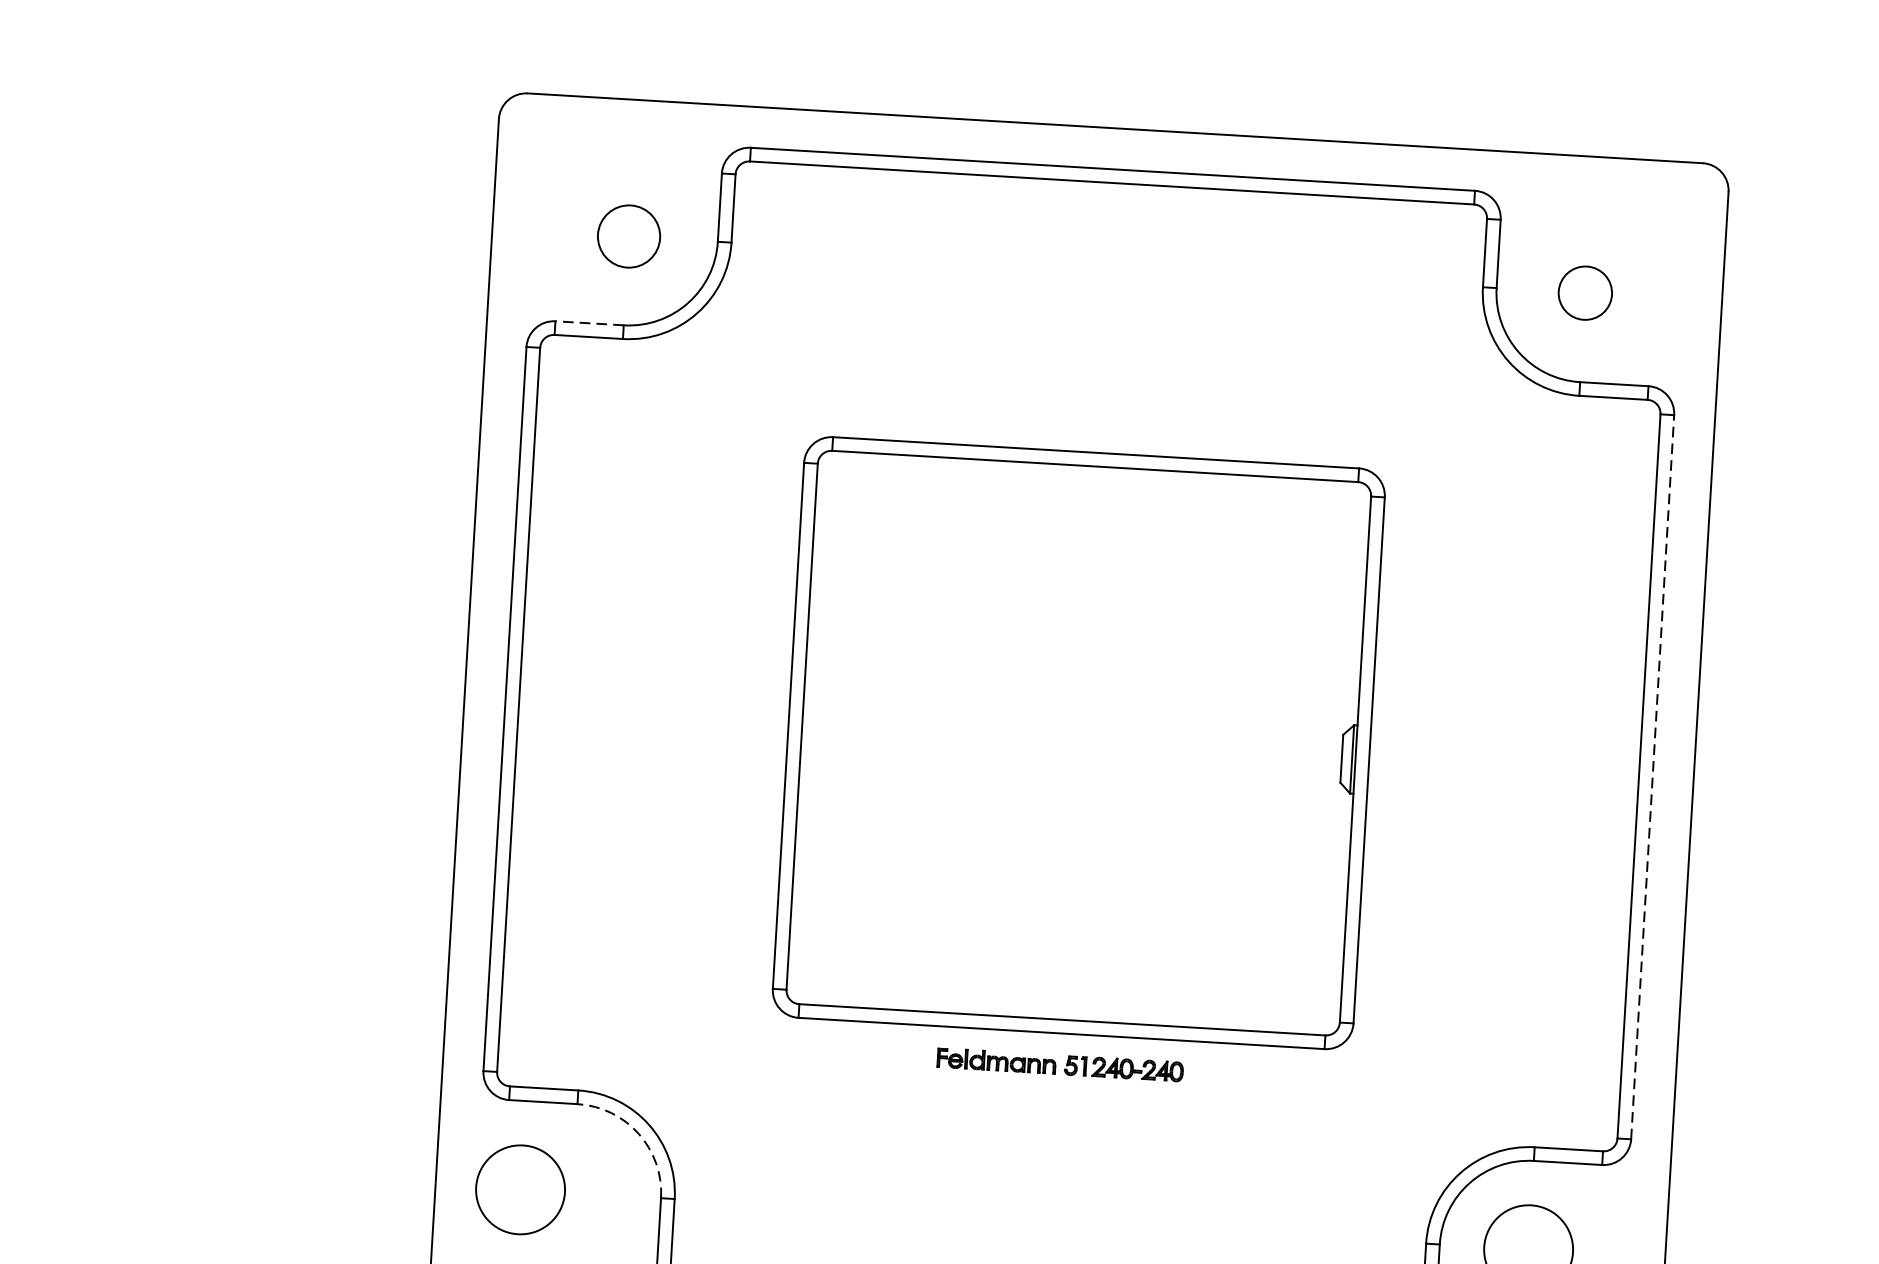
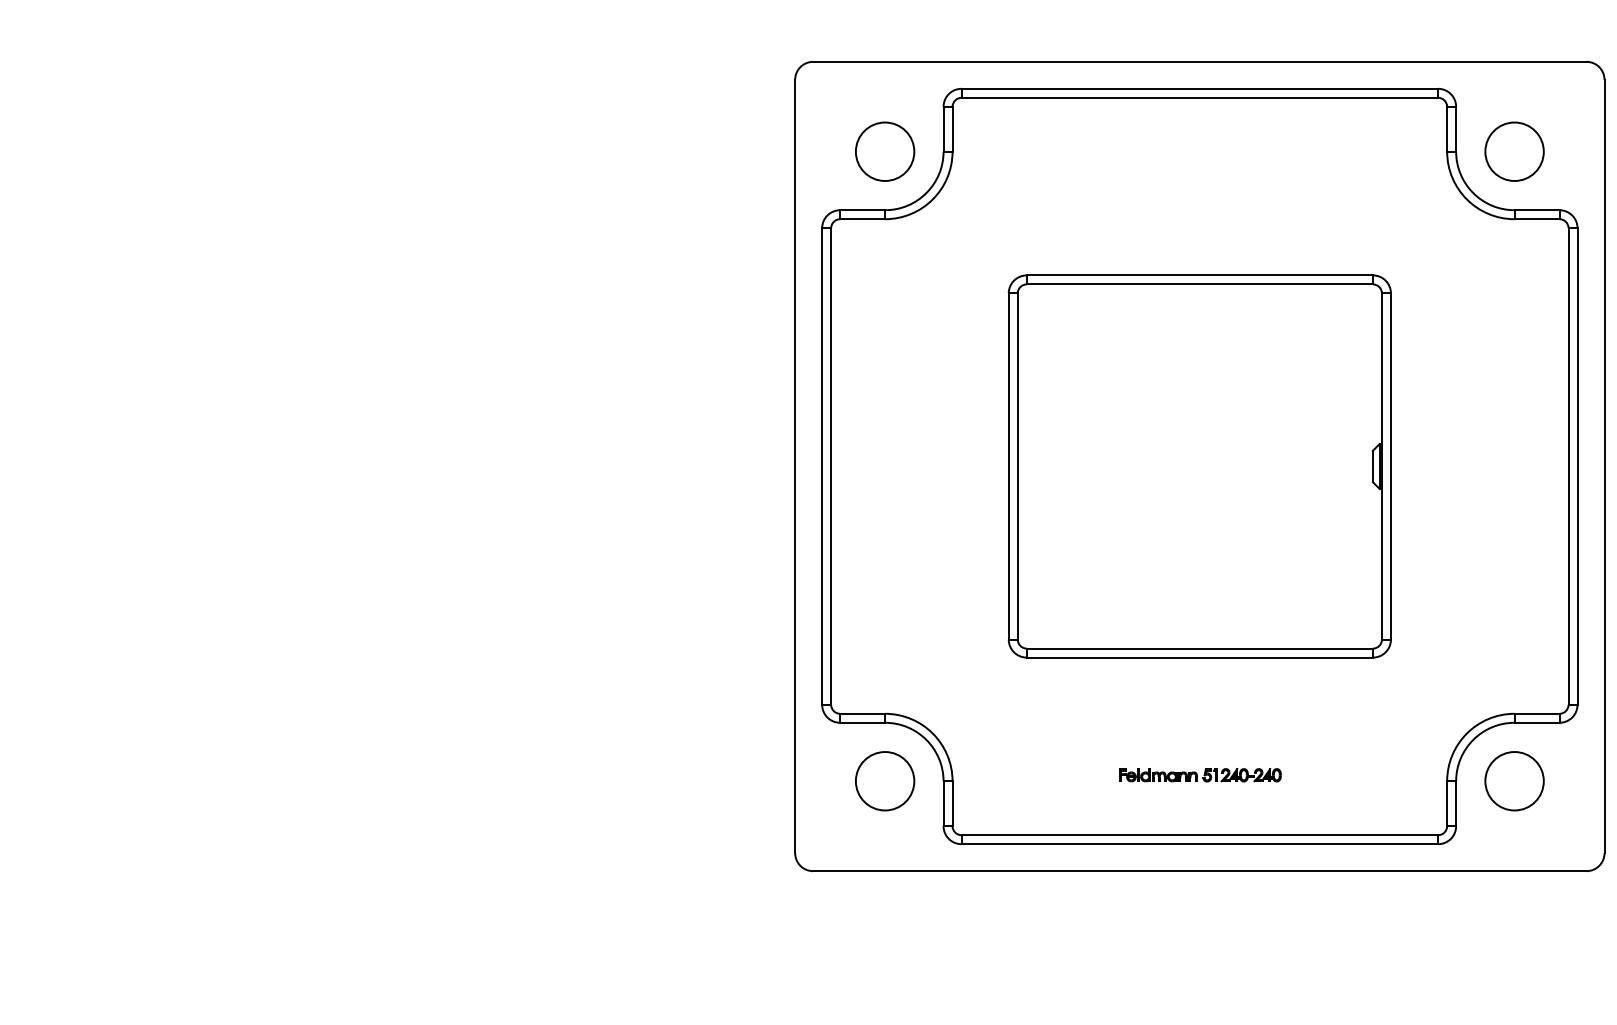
circle: (628, 236) -> (884, 151), size x1.43
circle: (1585, 292) -> (1514, 151), size x1.67
line: (589, 323) -> (862, 210), dashed -> solid
line: (1652, 777) -> (1577, 466), dashed -> solid
part: (1060, 1065) -> (1200, 775), moved
arc: (638, 1133) -> (926, 739), dashed -> solid
circle: (521, 1190) -> (885, 781), moved

